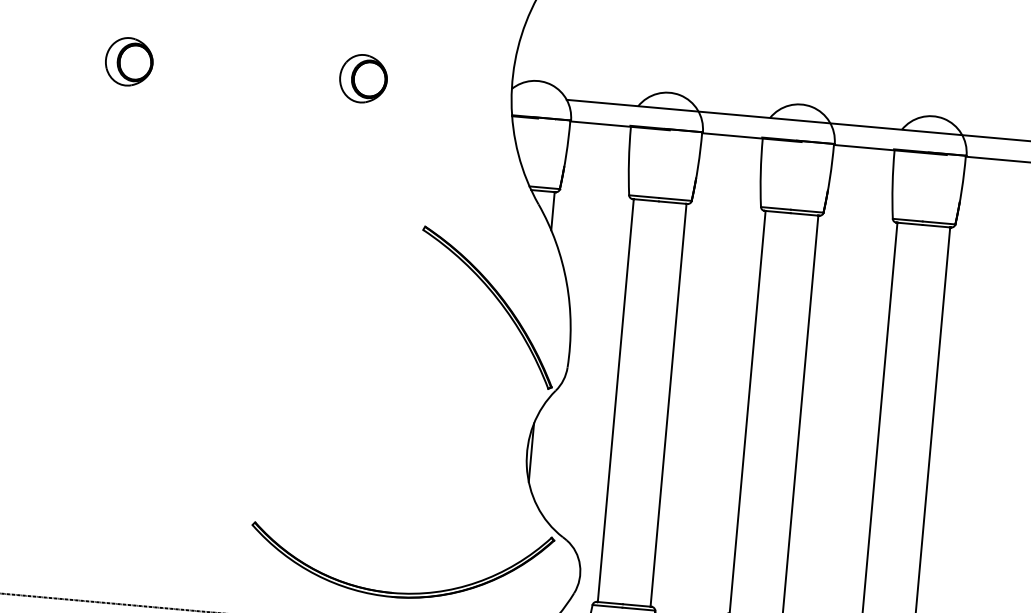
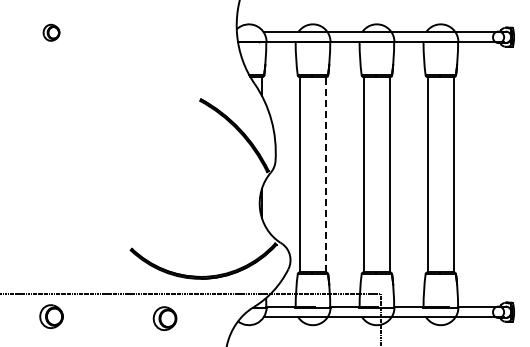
part: (129, 61) -> (51, 32), size x0.7
part: (362, 78) -> (164, 30), removed
line: (668, 404) -> (325, 174), solid -> dashed

